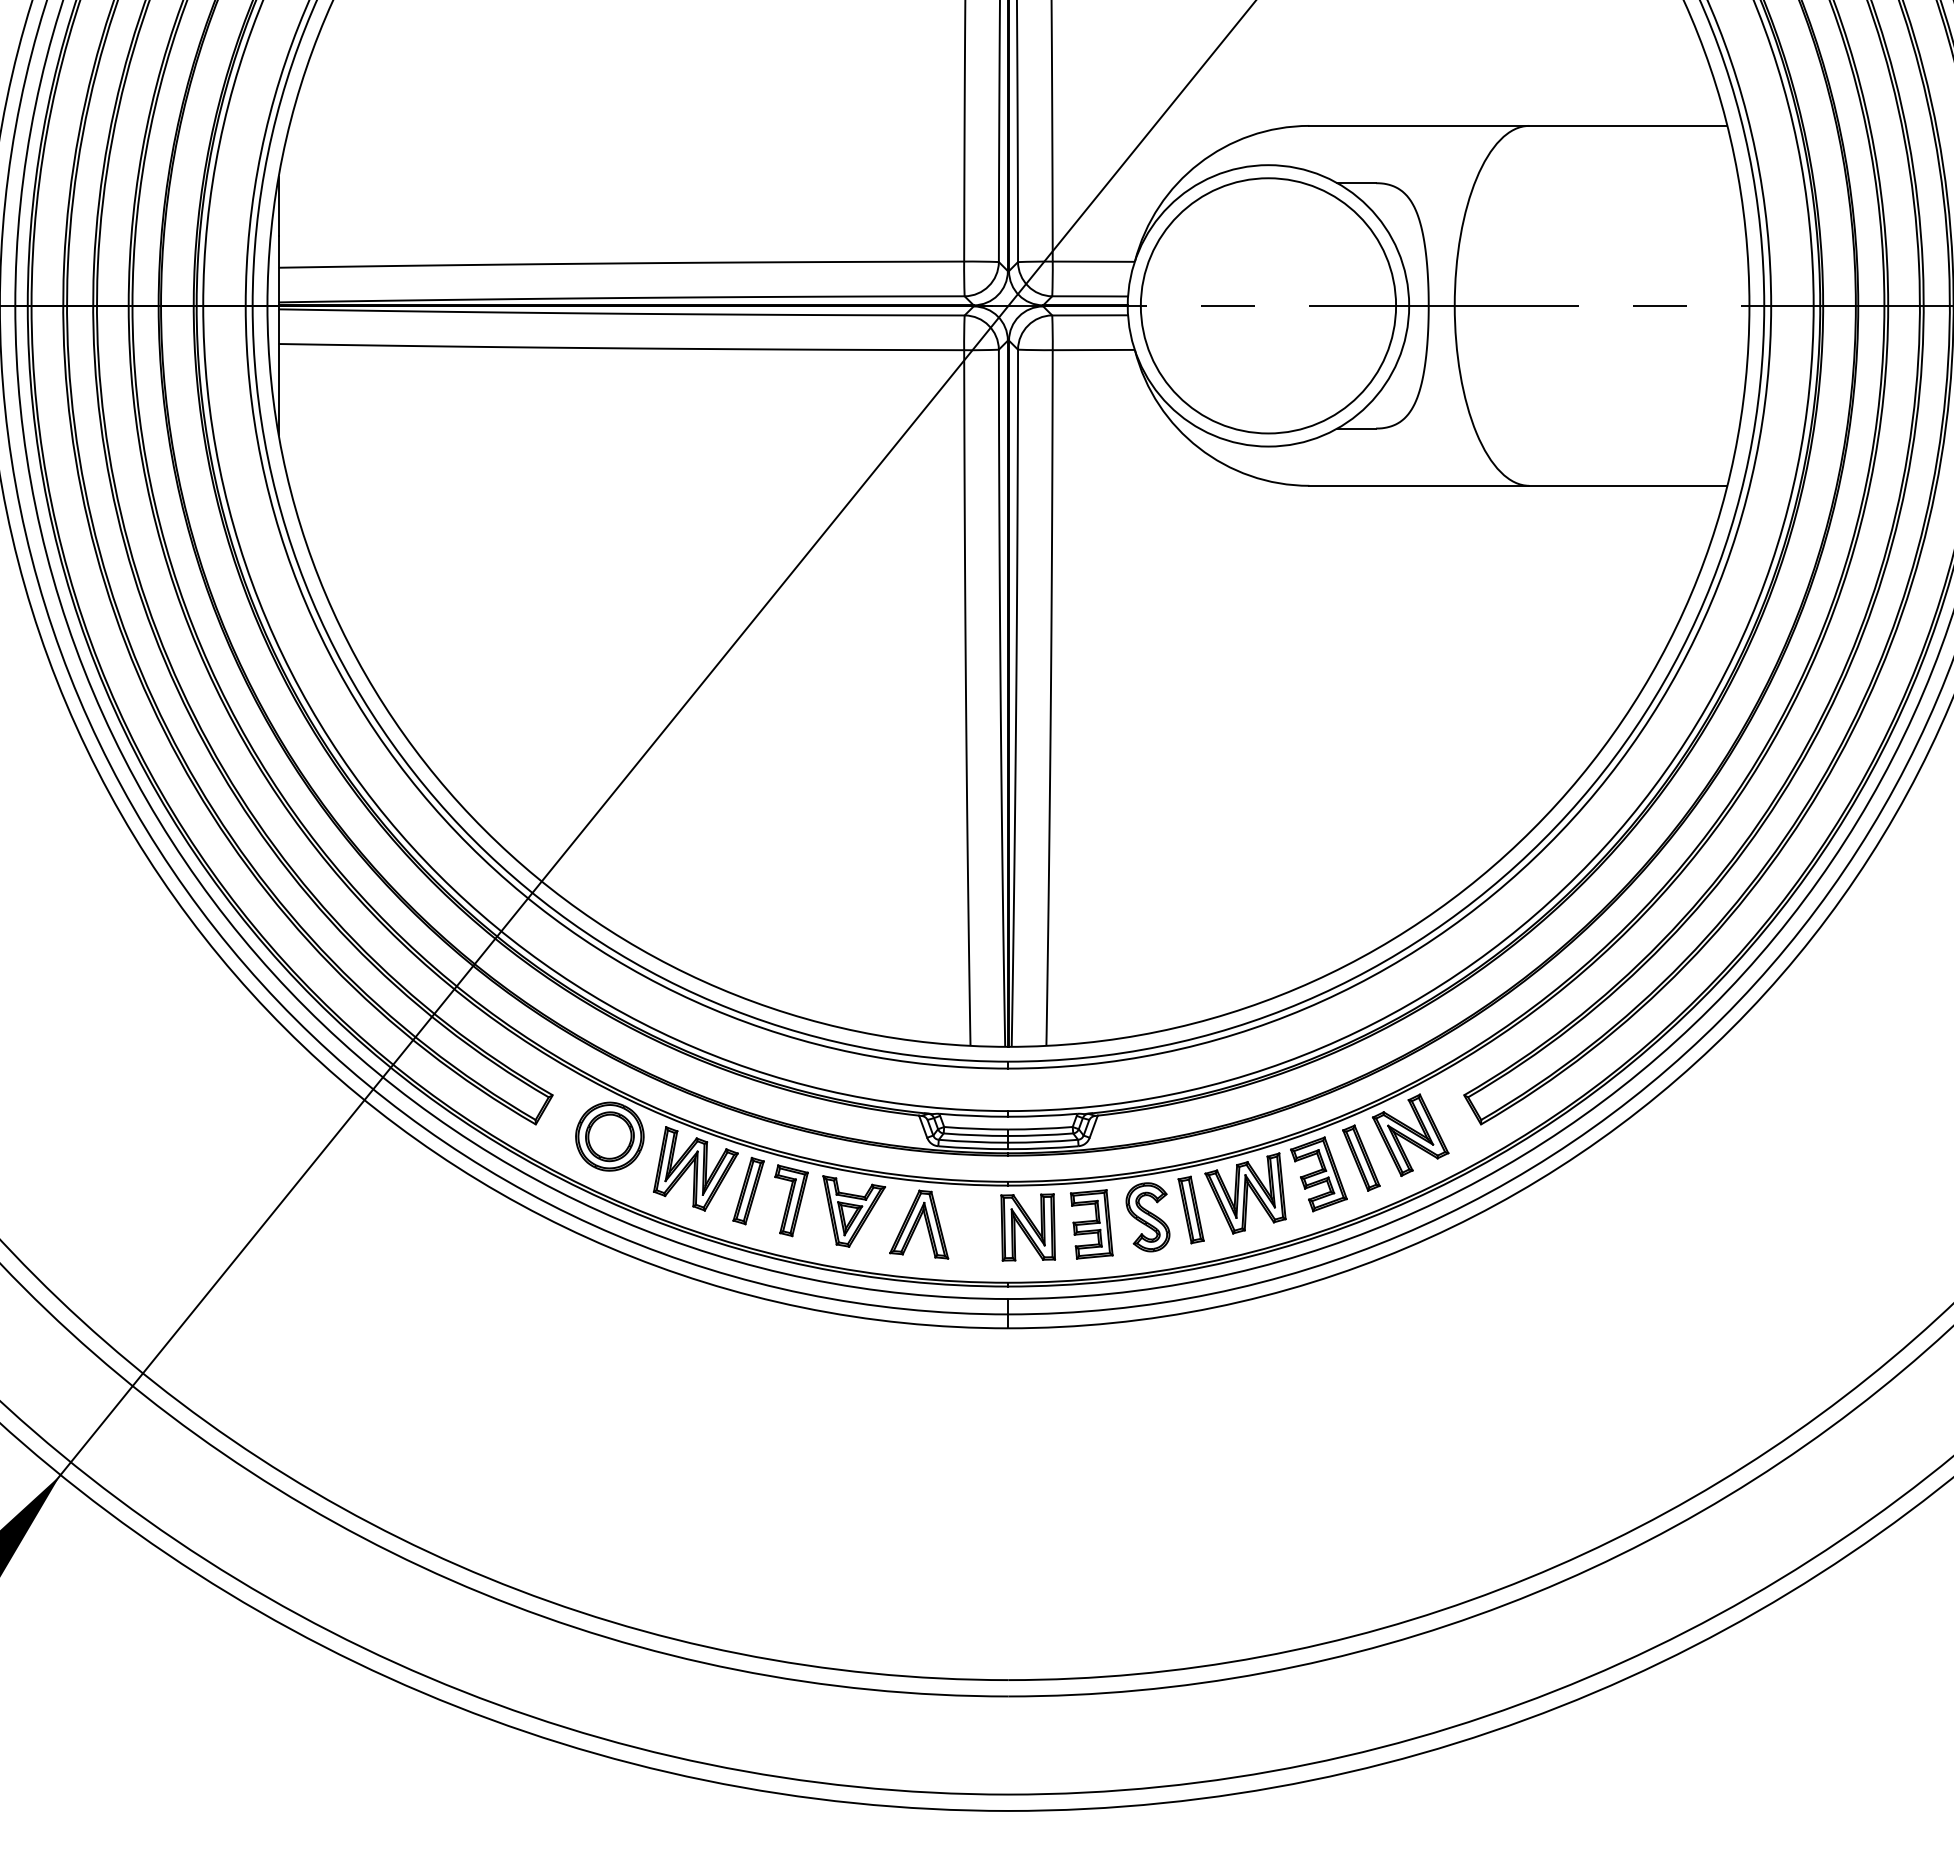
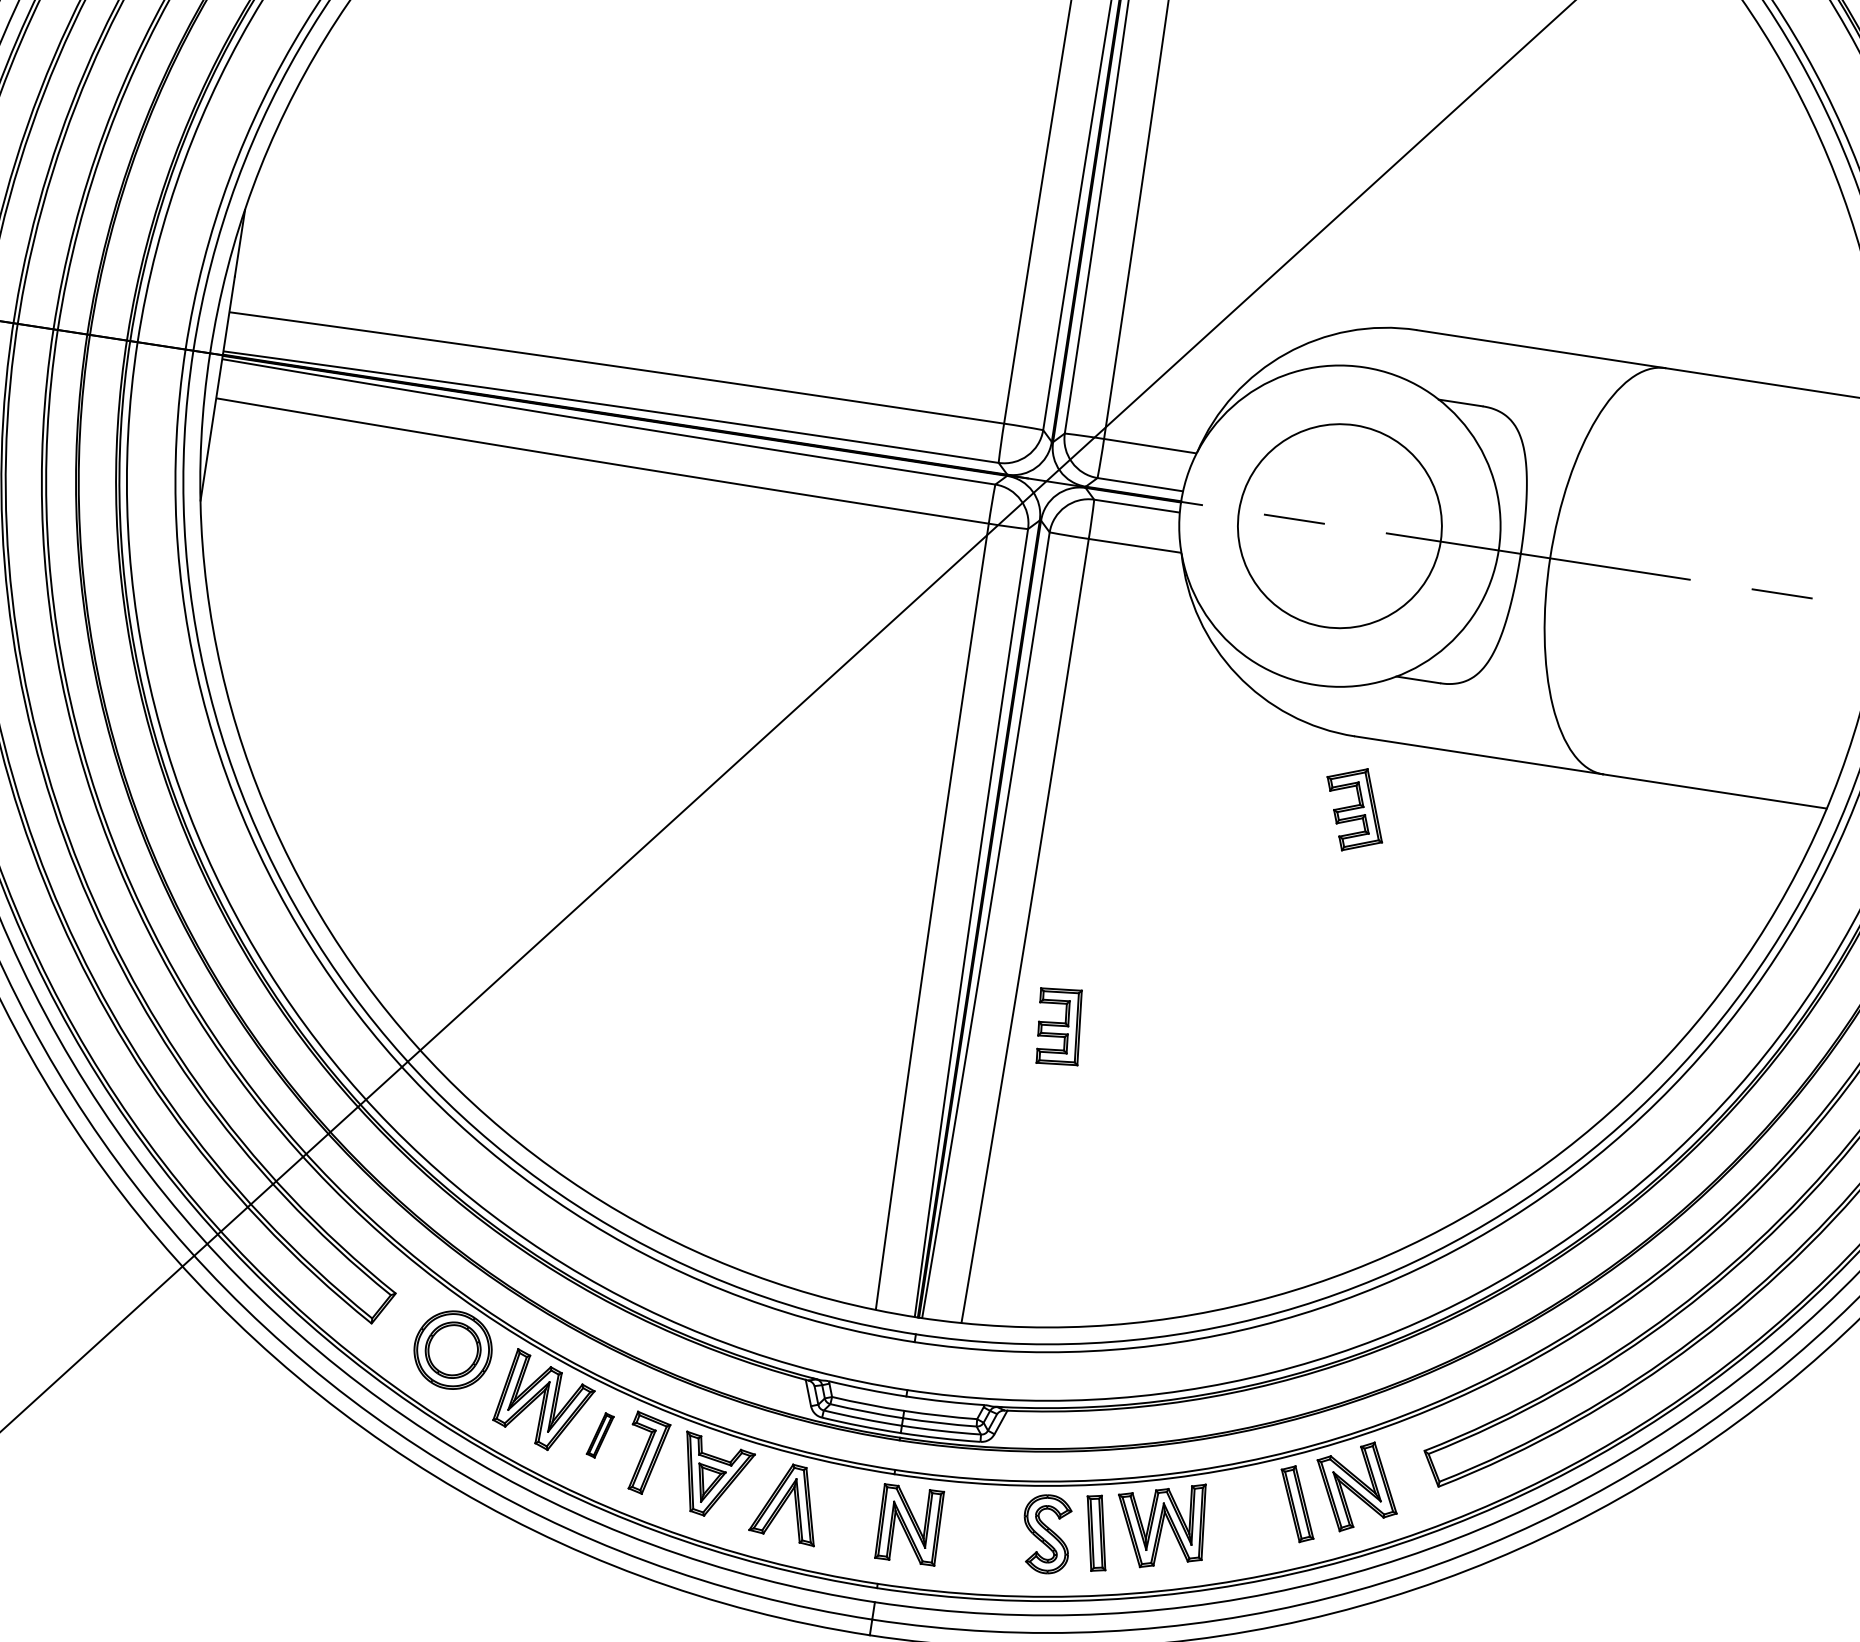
circle: (1268, 305) -> (1340, 525), size x0.7
part: (1318, 1174) -> (1354, 809), moved
part: (748, 1190) -> (600, 1434), size x0.6
part: (1091, 1224) -> (1058, 1026), moved

